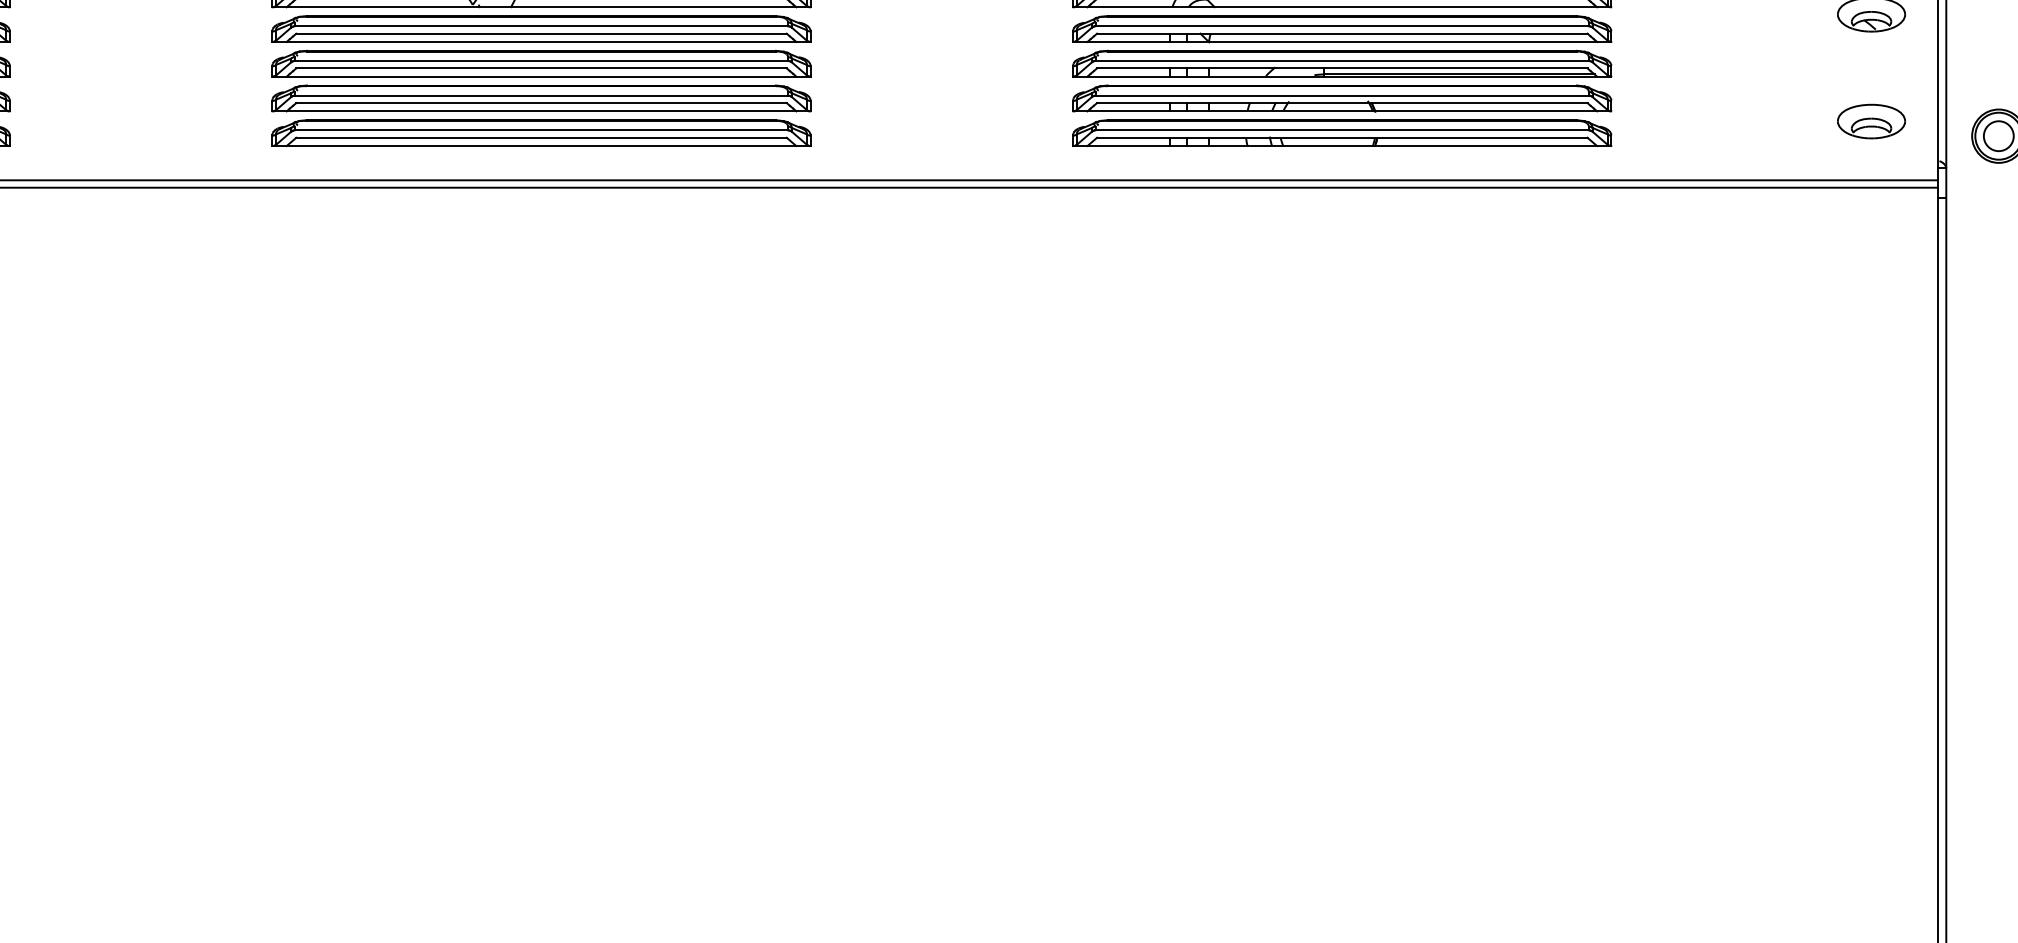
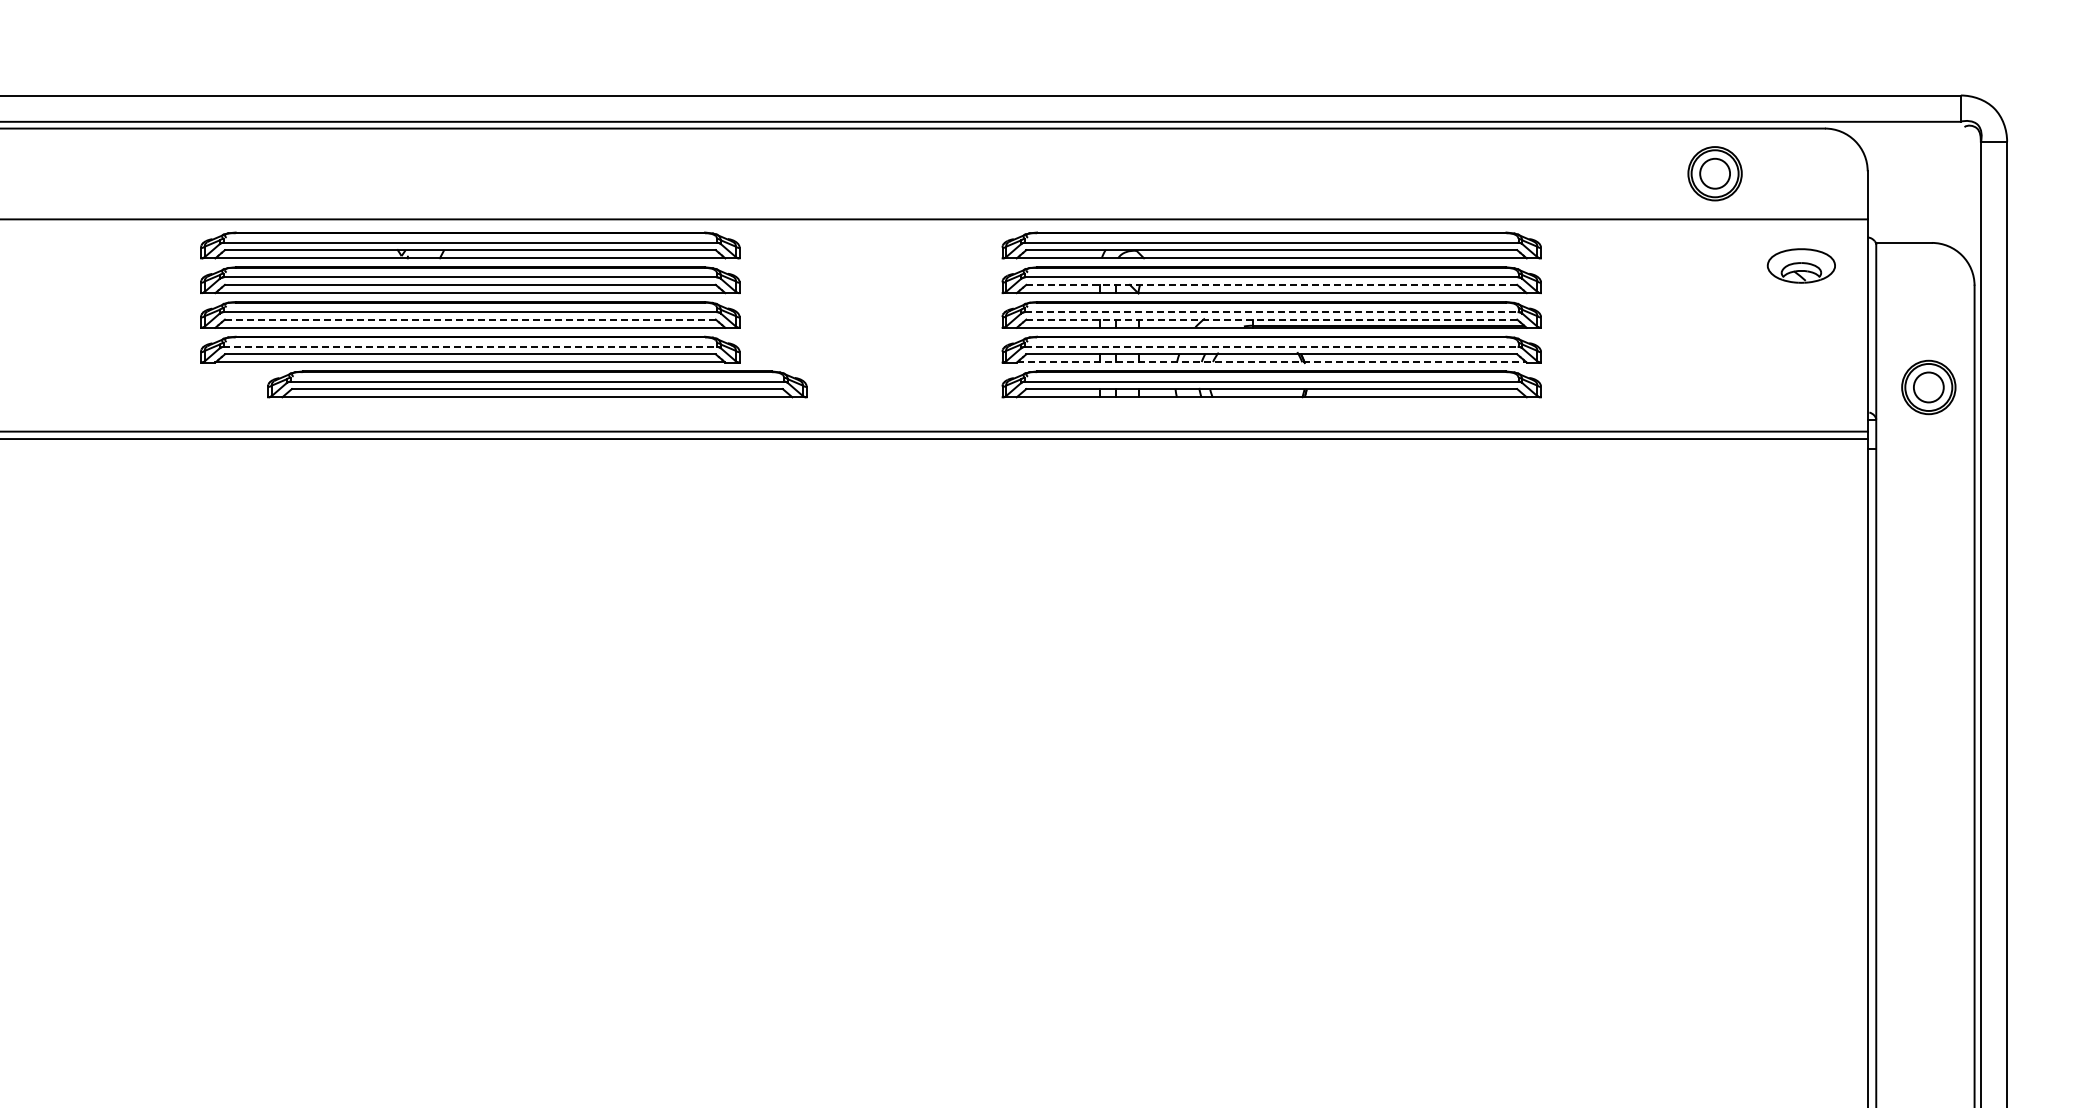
line: (1343, 33) -> (1272, 284), solid -> dashed
line: (1342, 61) -> (1271, 312), solid -> dashed
line: (541, 68) -> (470, 319), solid -> dashed
line: (1343, 68) -> (1272, 319), solid -> dashed
line: (541, 95) -> (470, 346), solid -> dashed
line: (1342, 95) -> (1271, 346), solid -> dashed
line: (1343, 111) -> (1272, 362), solid -> dashed
part: (1870, 121) -> (1800, 372), removed
part: (541, 133) -> (537, 384), moved

